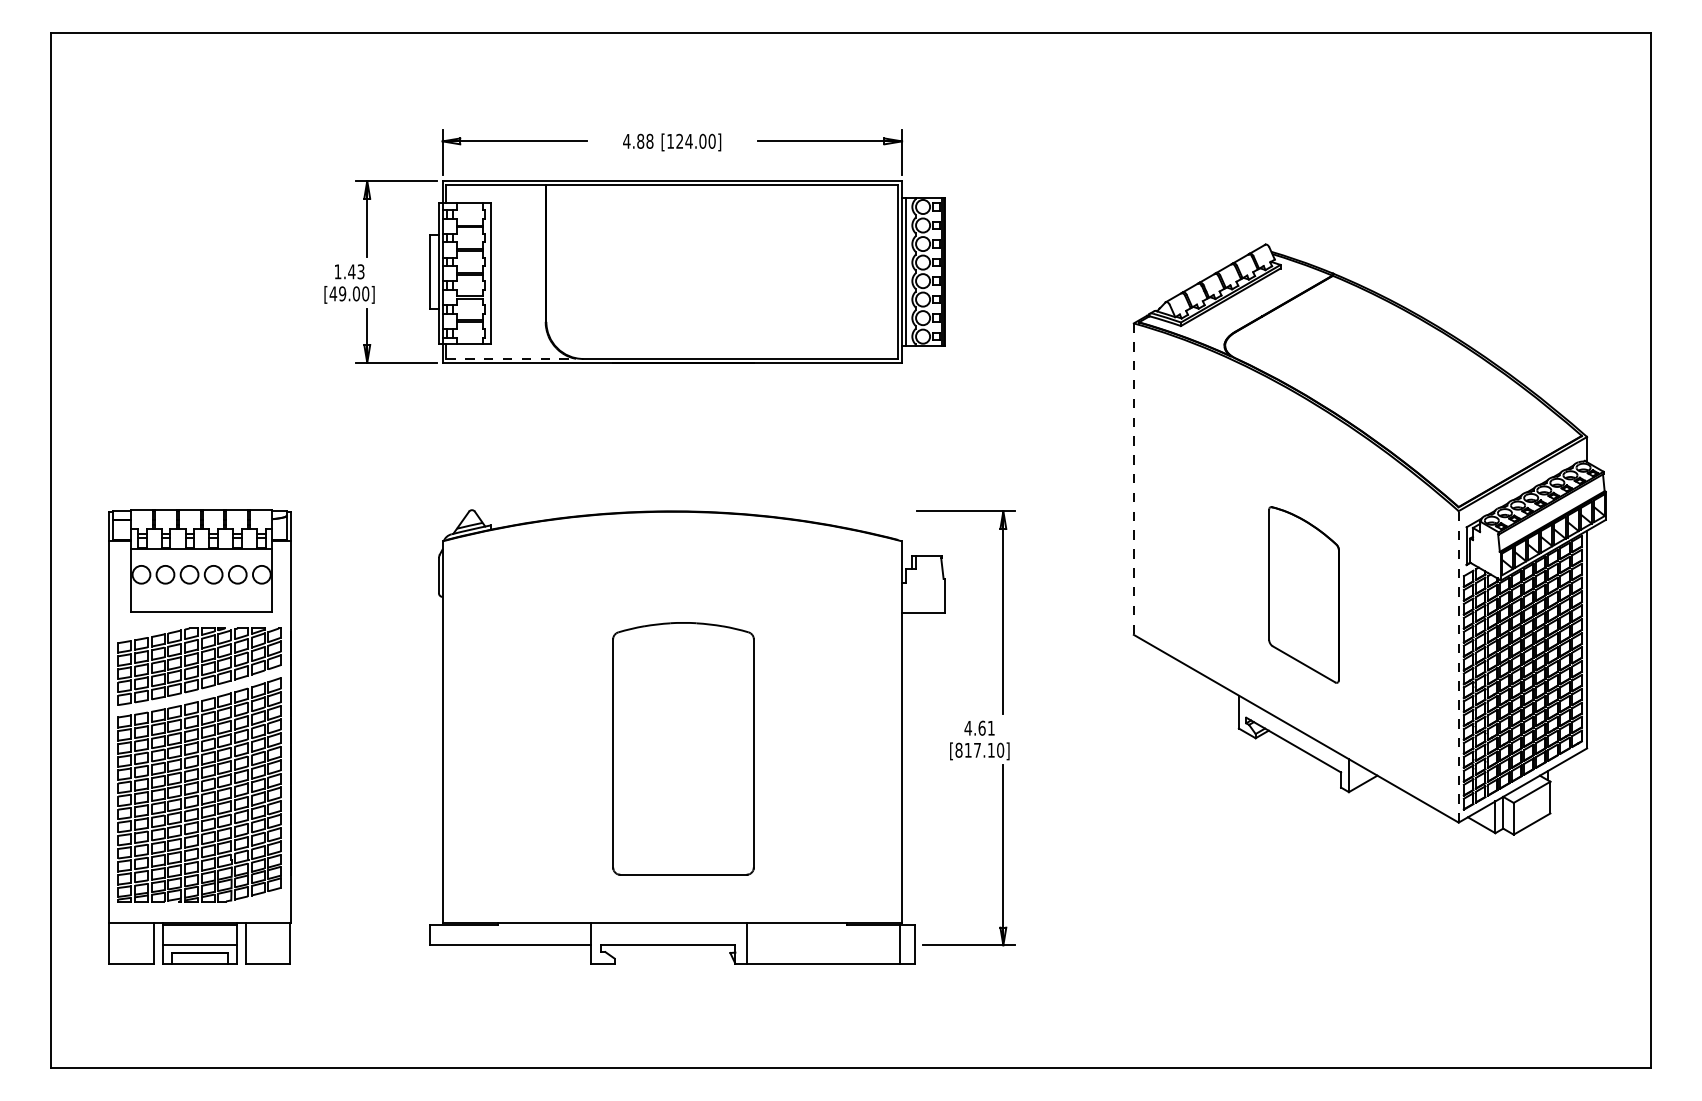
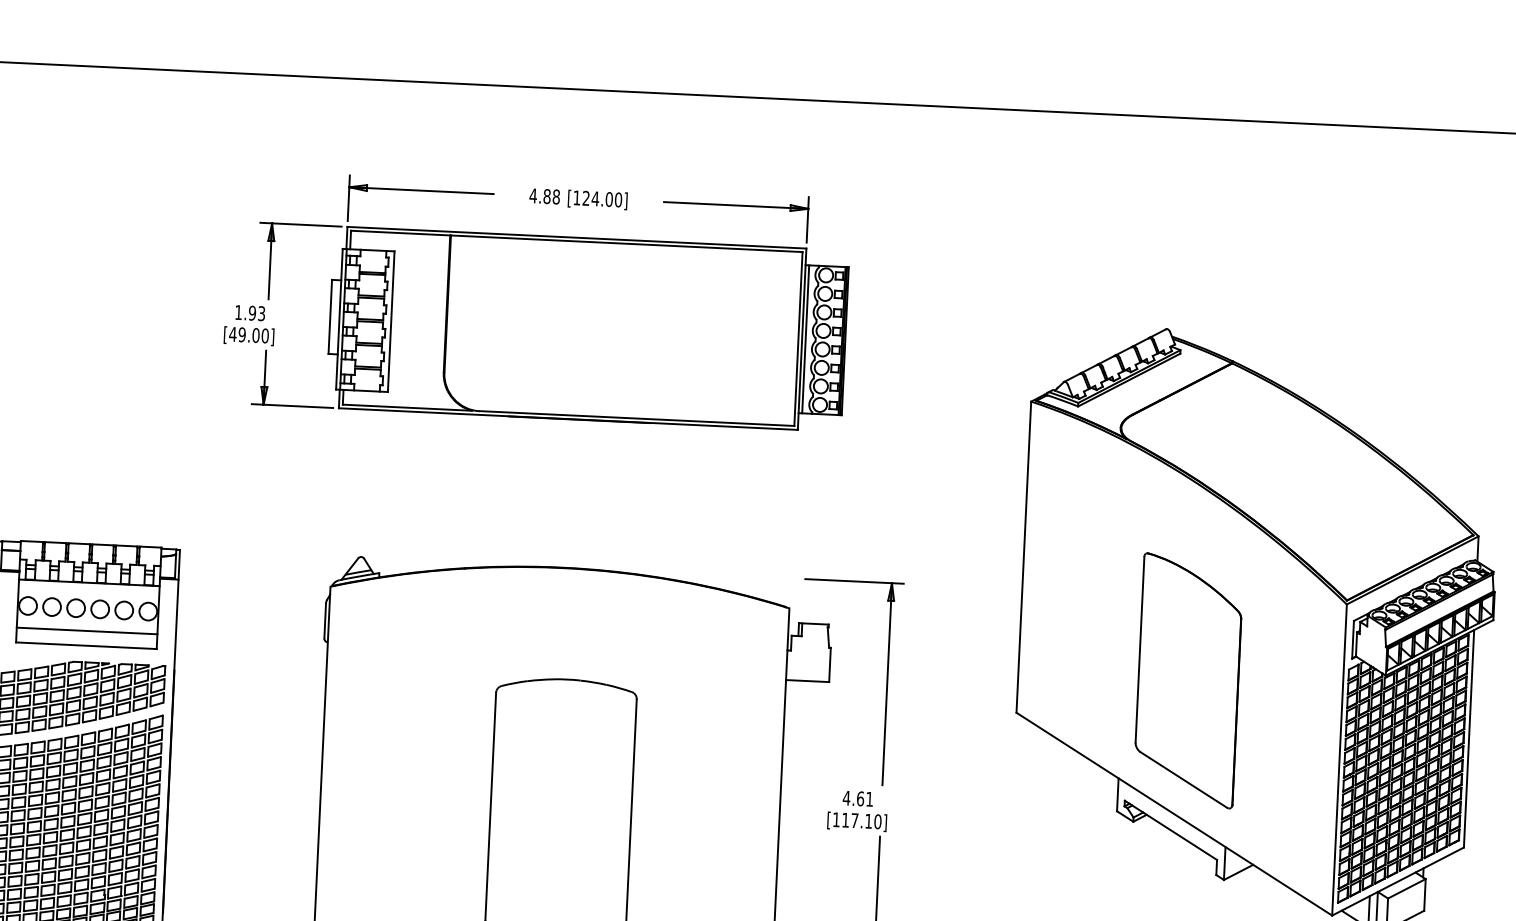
text: (351, 271) -> (252, 312), 1.43 -> 1.93
line: (511, 358) -> (407, 407), dashed -> solid
line: (1133, 479) -> (1023, 557), dashed -> solid
part: (1303, 594) -> (1187, 680), size x1.43
line: (201, 596) -> (87, 630), added
line: (1458, 666) -> (1339, 759), dashed -> solid
text: (958, 749) -> (835, 818), [817.10] -> [117.10]

